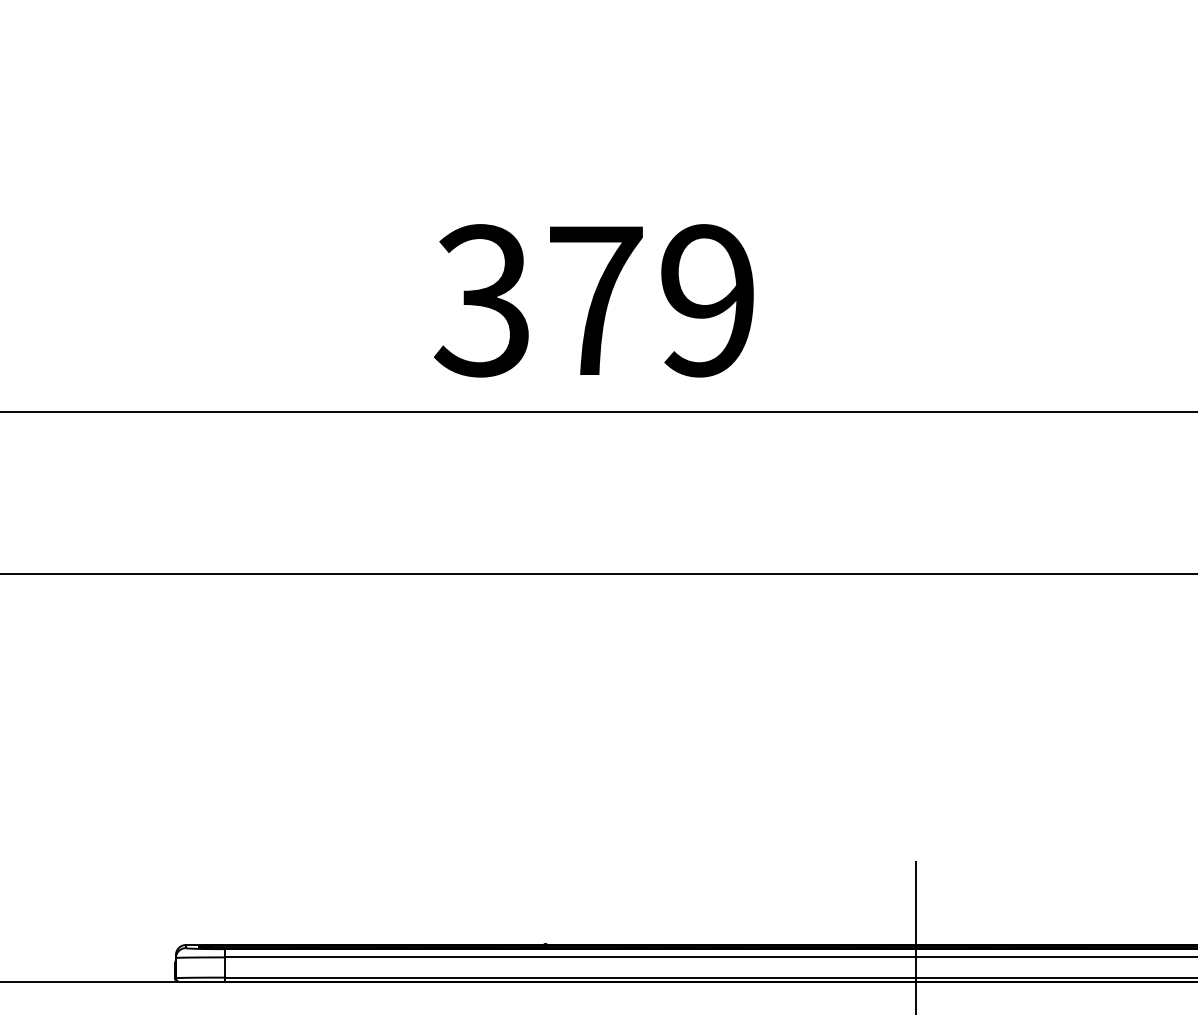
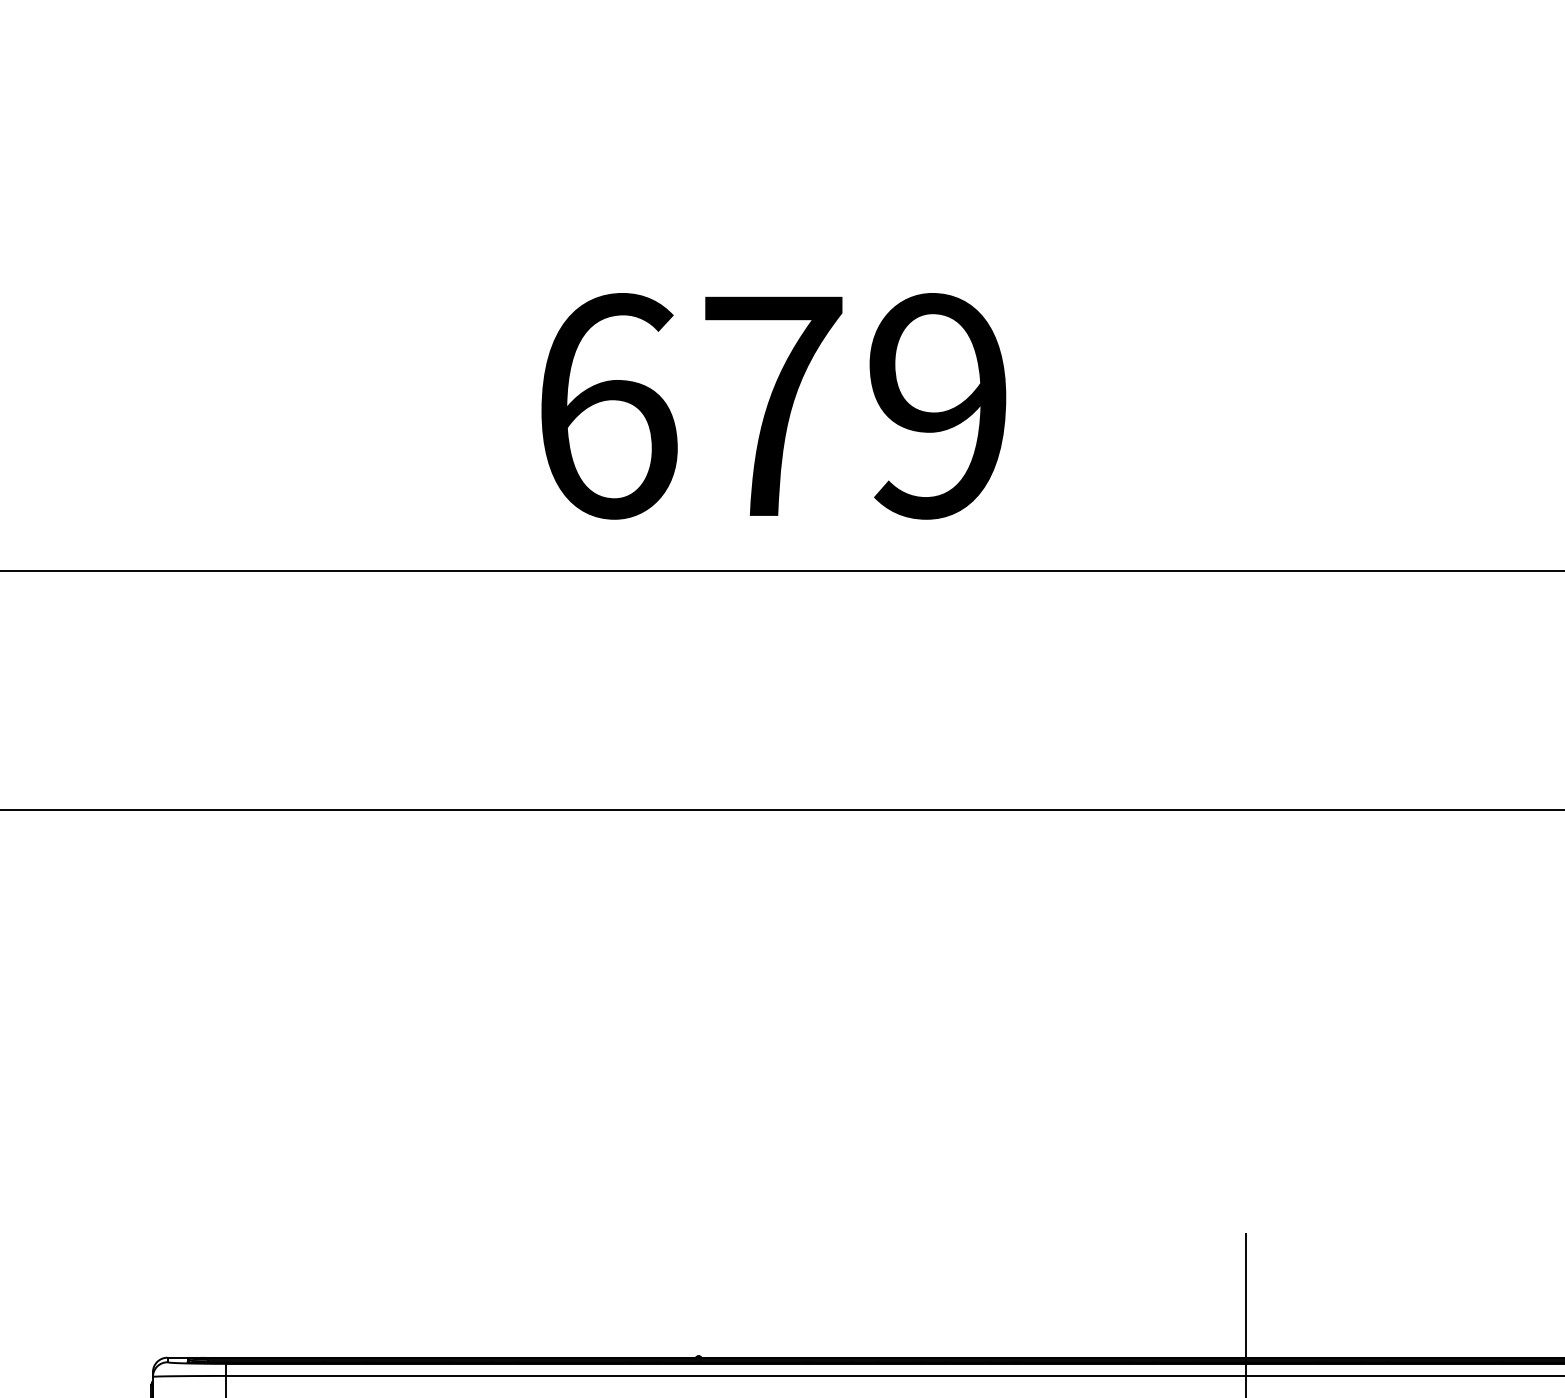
text: (482, 300) -> (605, 405), 379 -> 679

